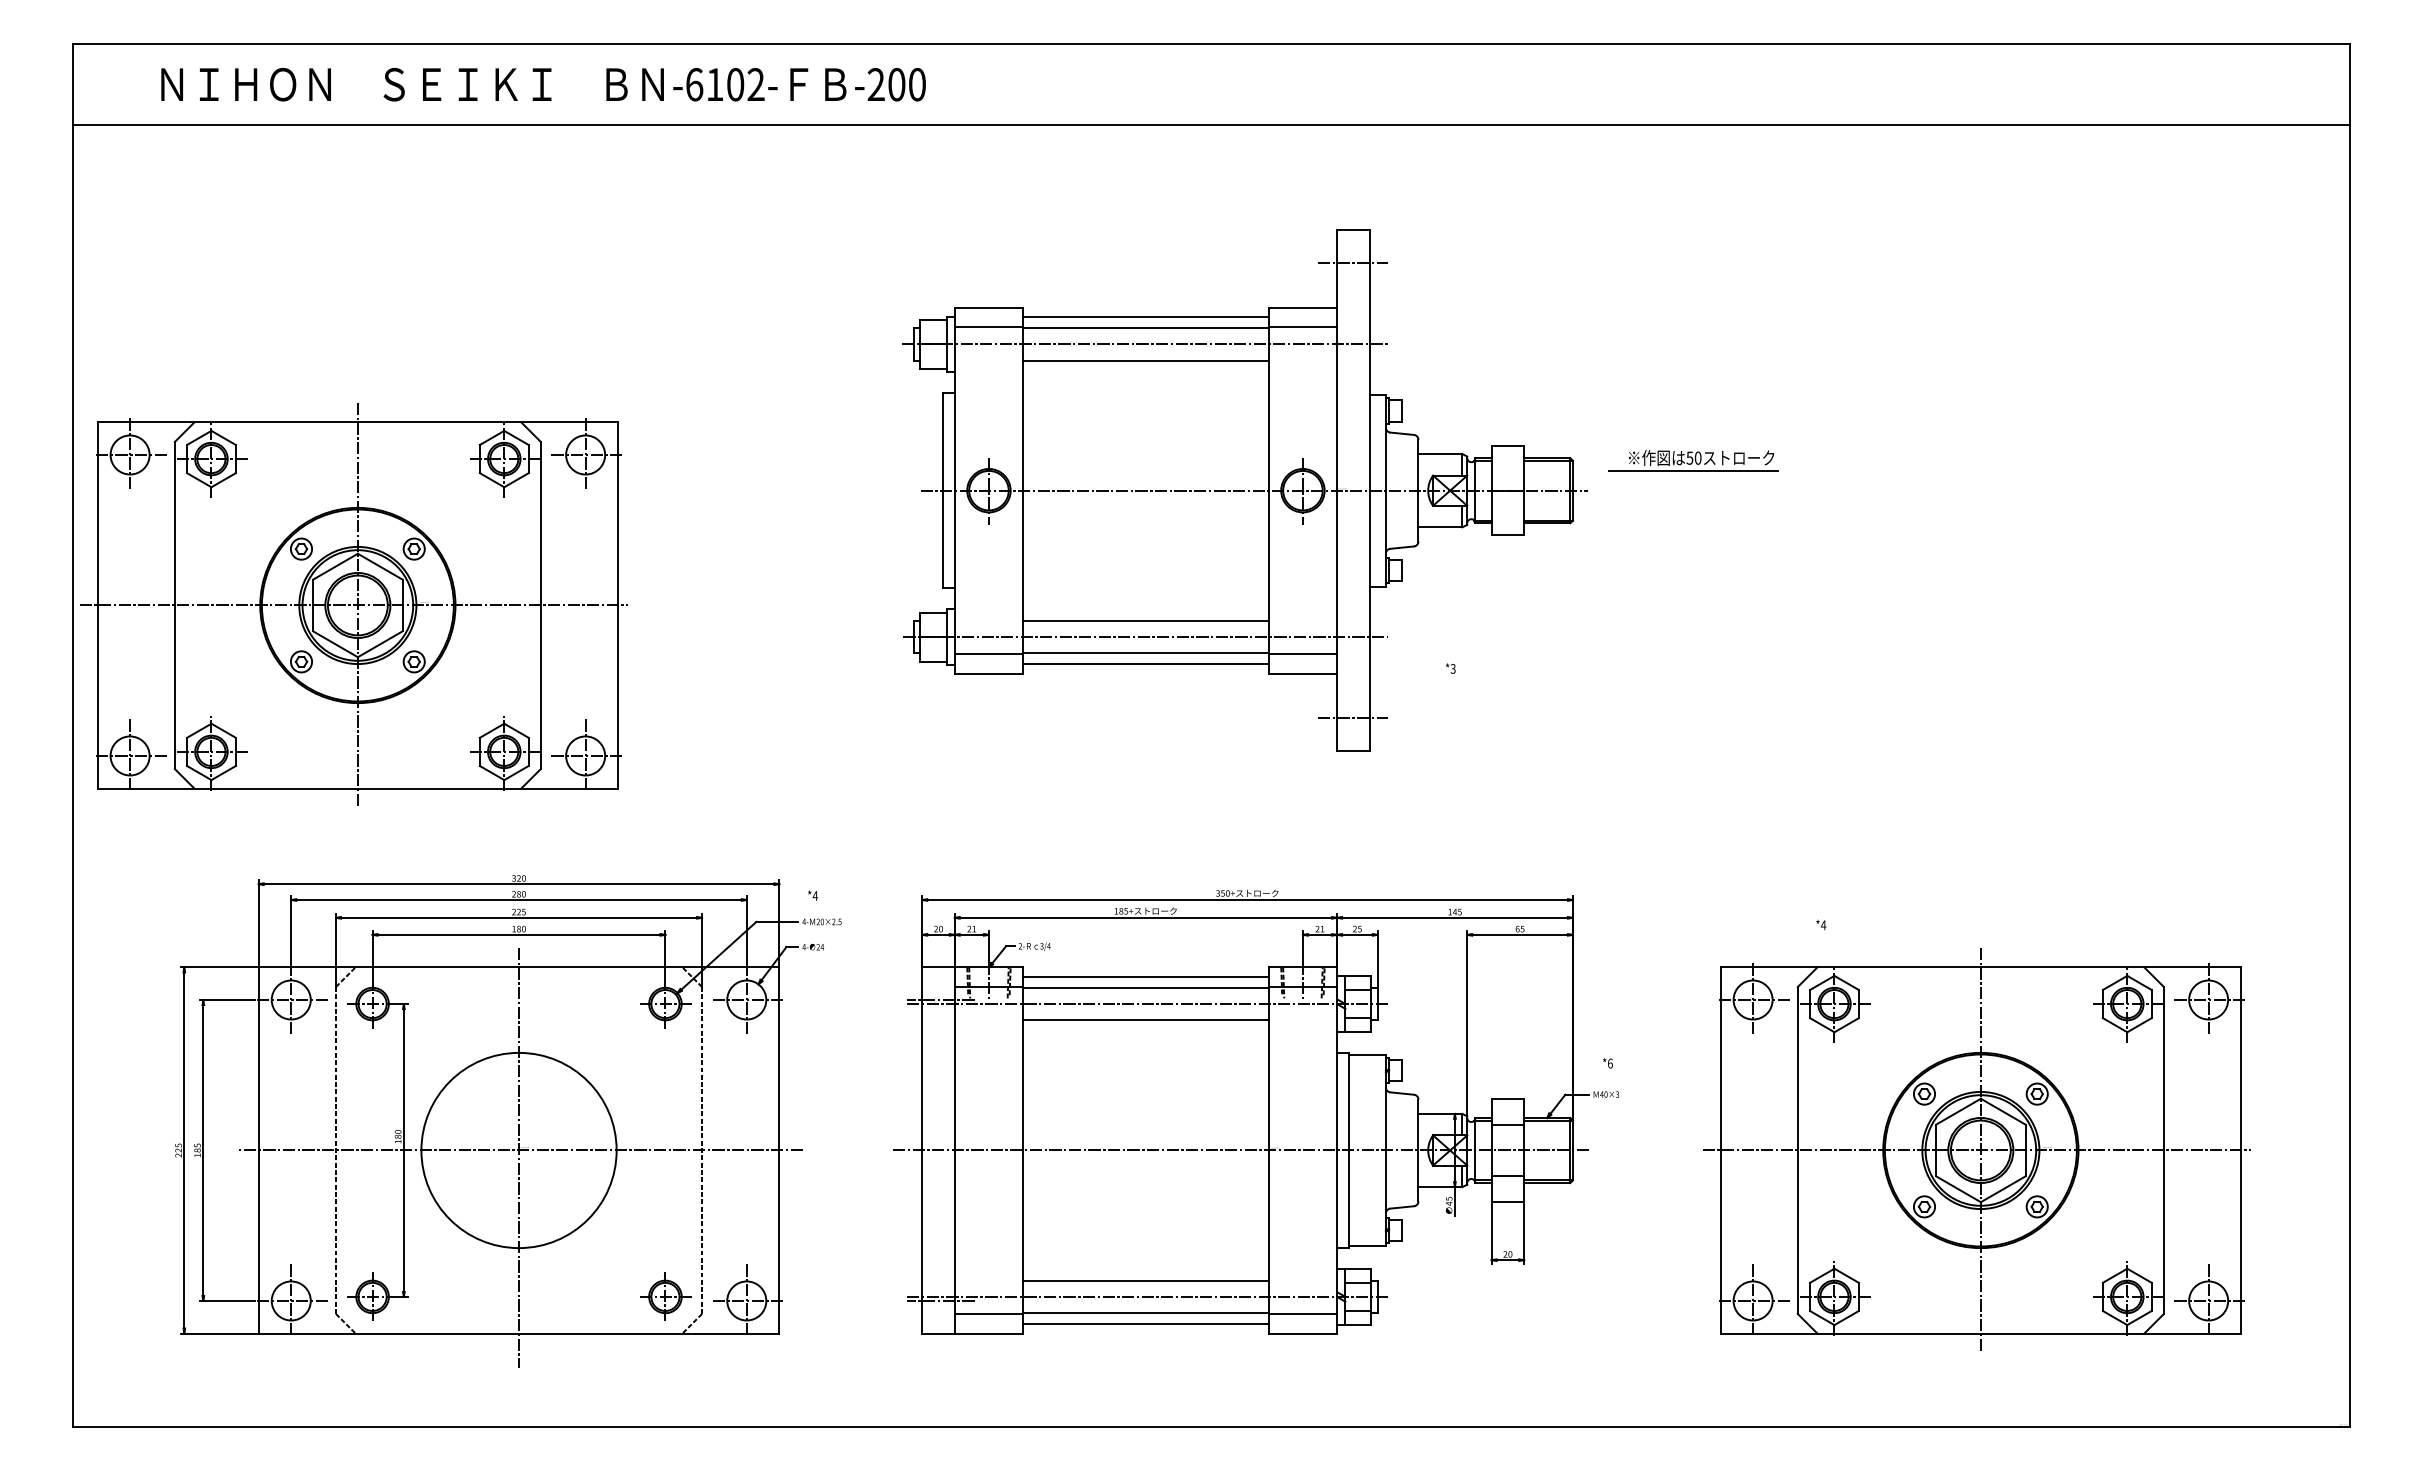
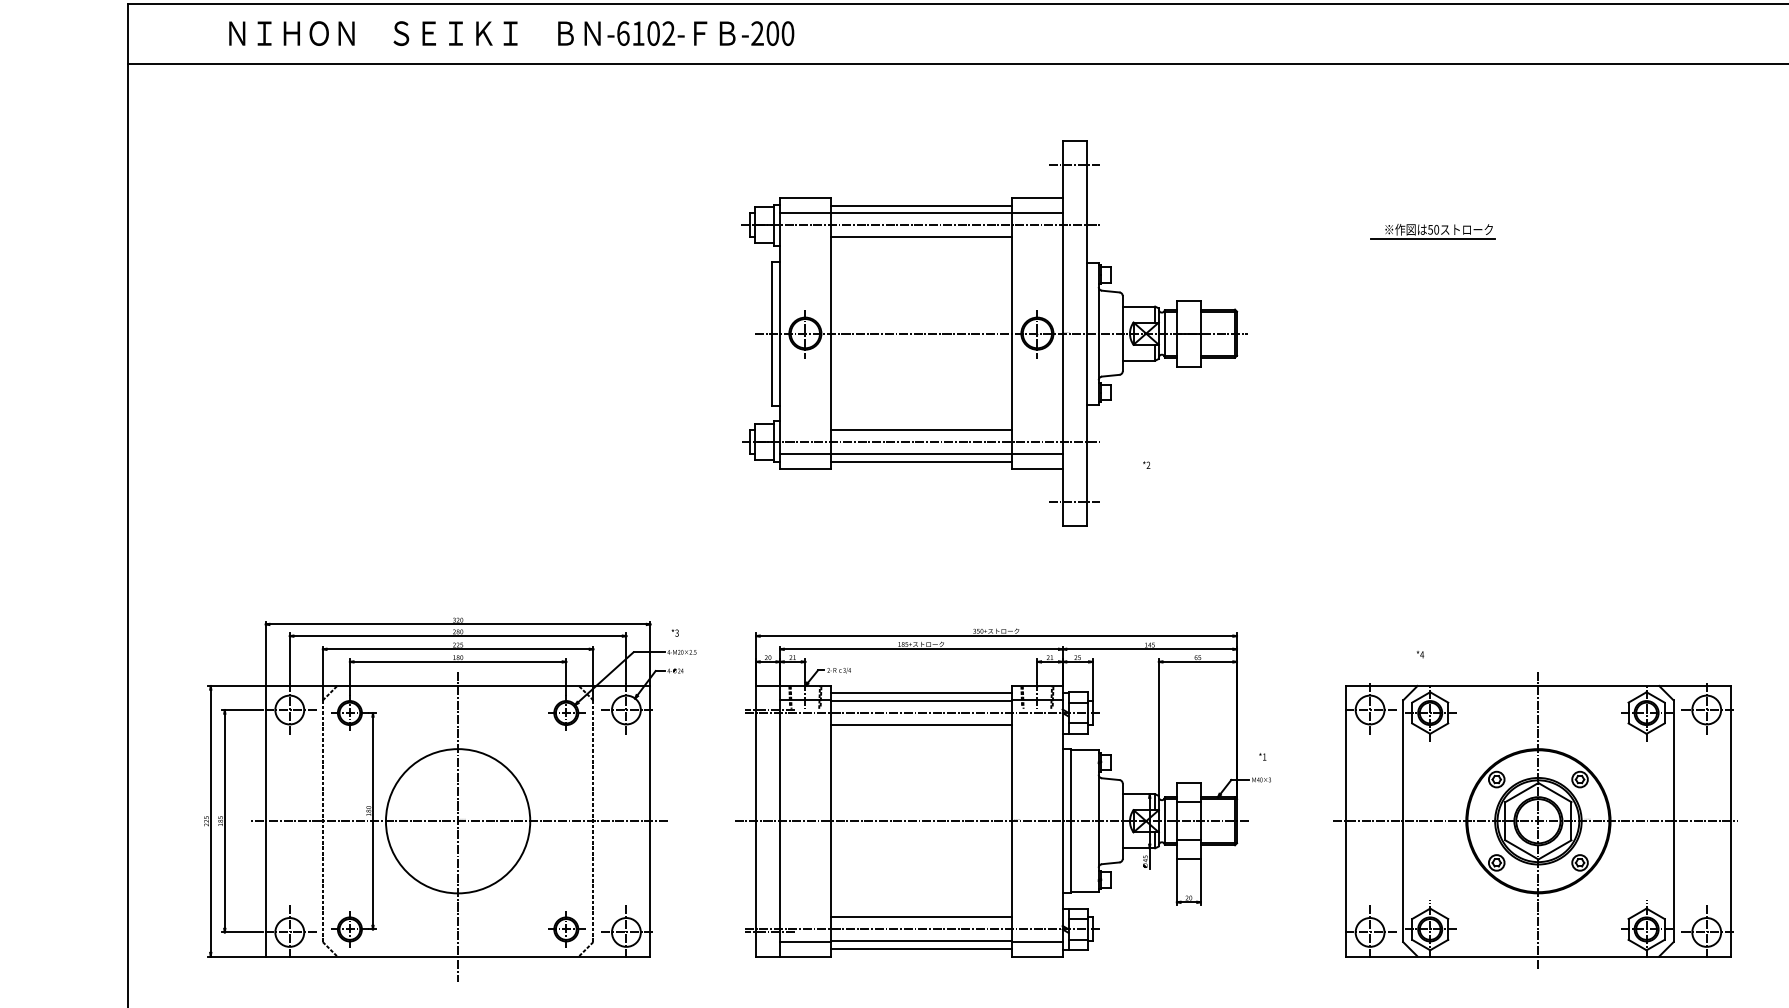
text: (543, 84) -> (511, 33), moved
part: (1693, 460) -> (1433, 231), moved
part: (353, 604) -> (335, 417), removed
text: (1452, 669) -> (1147, 465), *3 -> *2
text: (815, 895) -> (677, 632), *4 -> *3
text: (1610, 1063) -> (1264, 756), *6 -> *1

